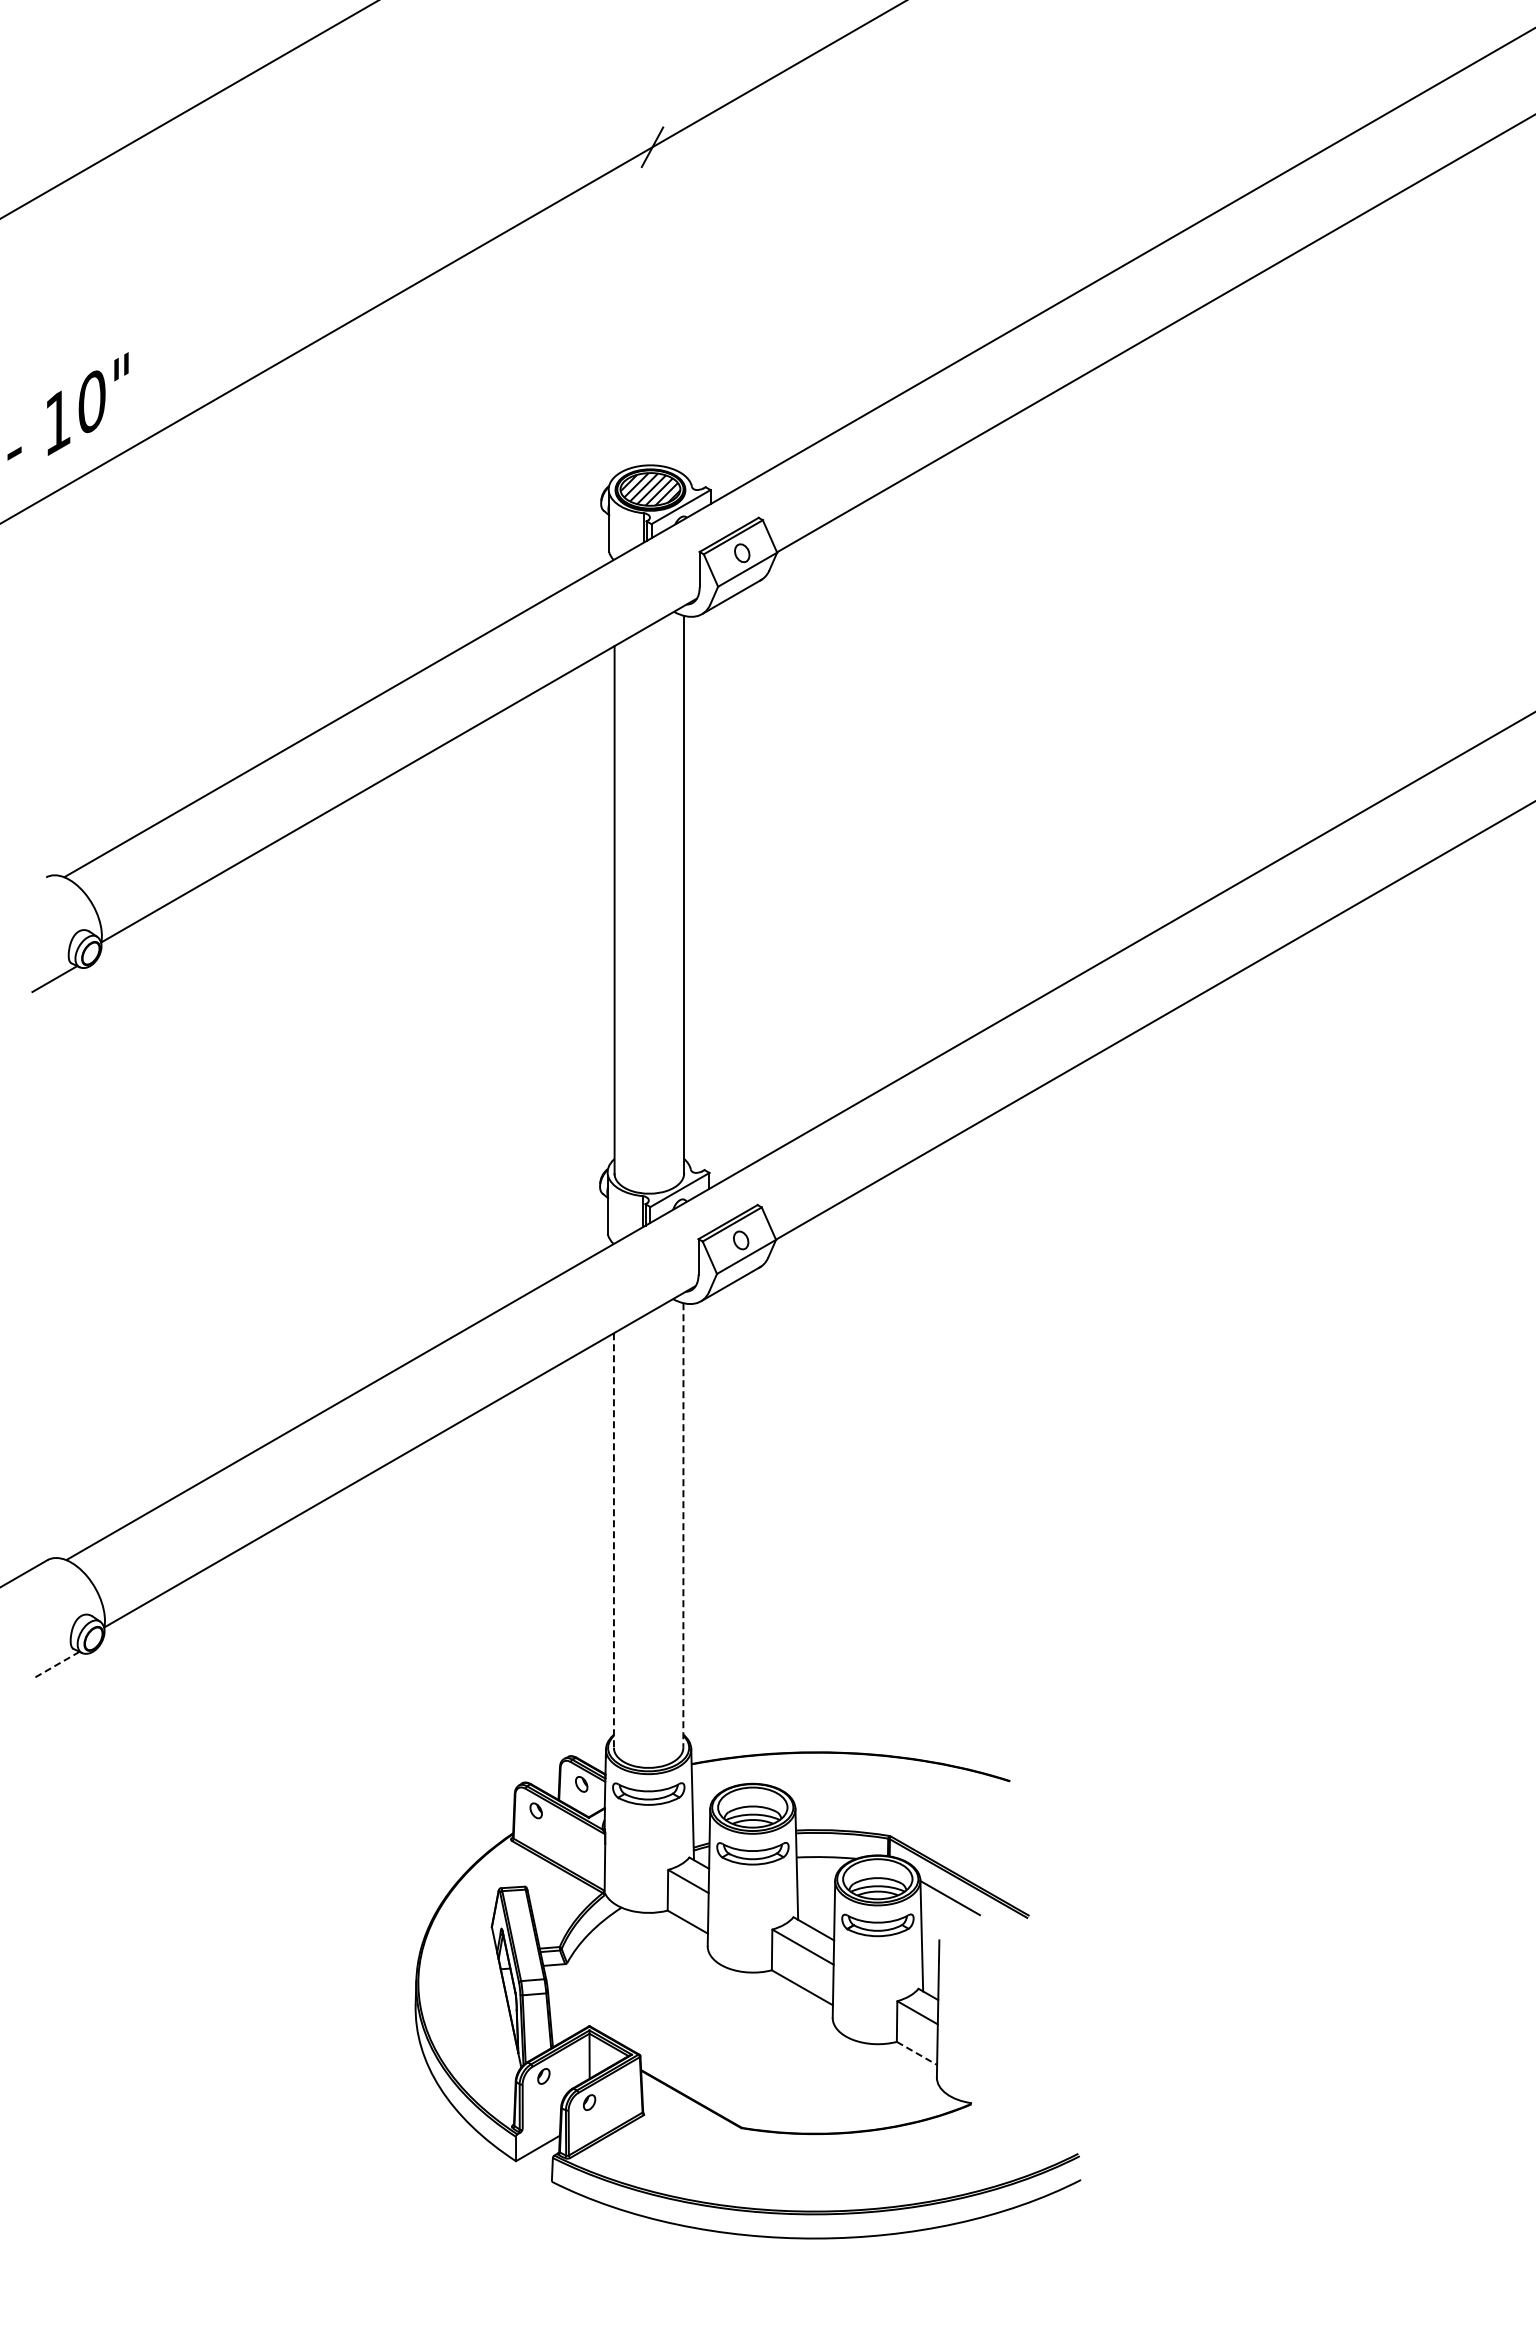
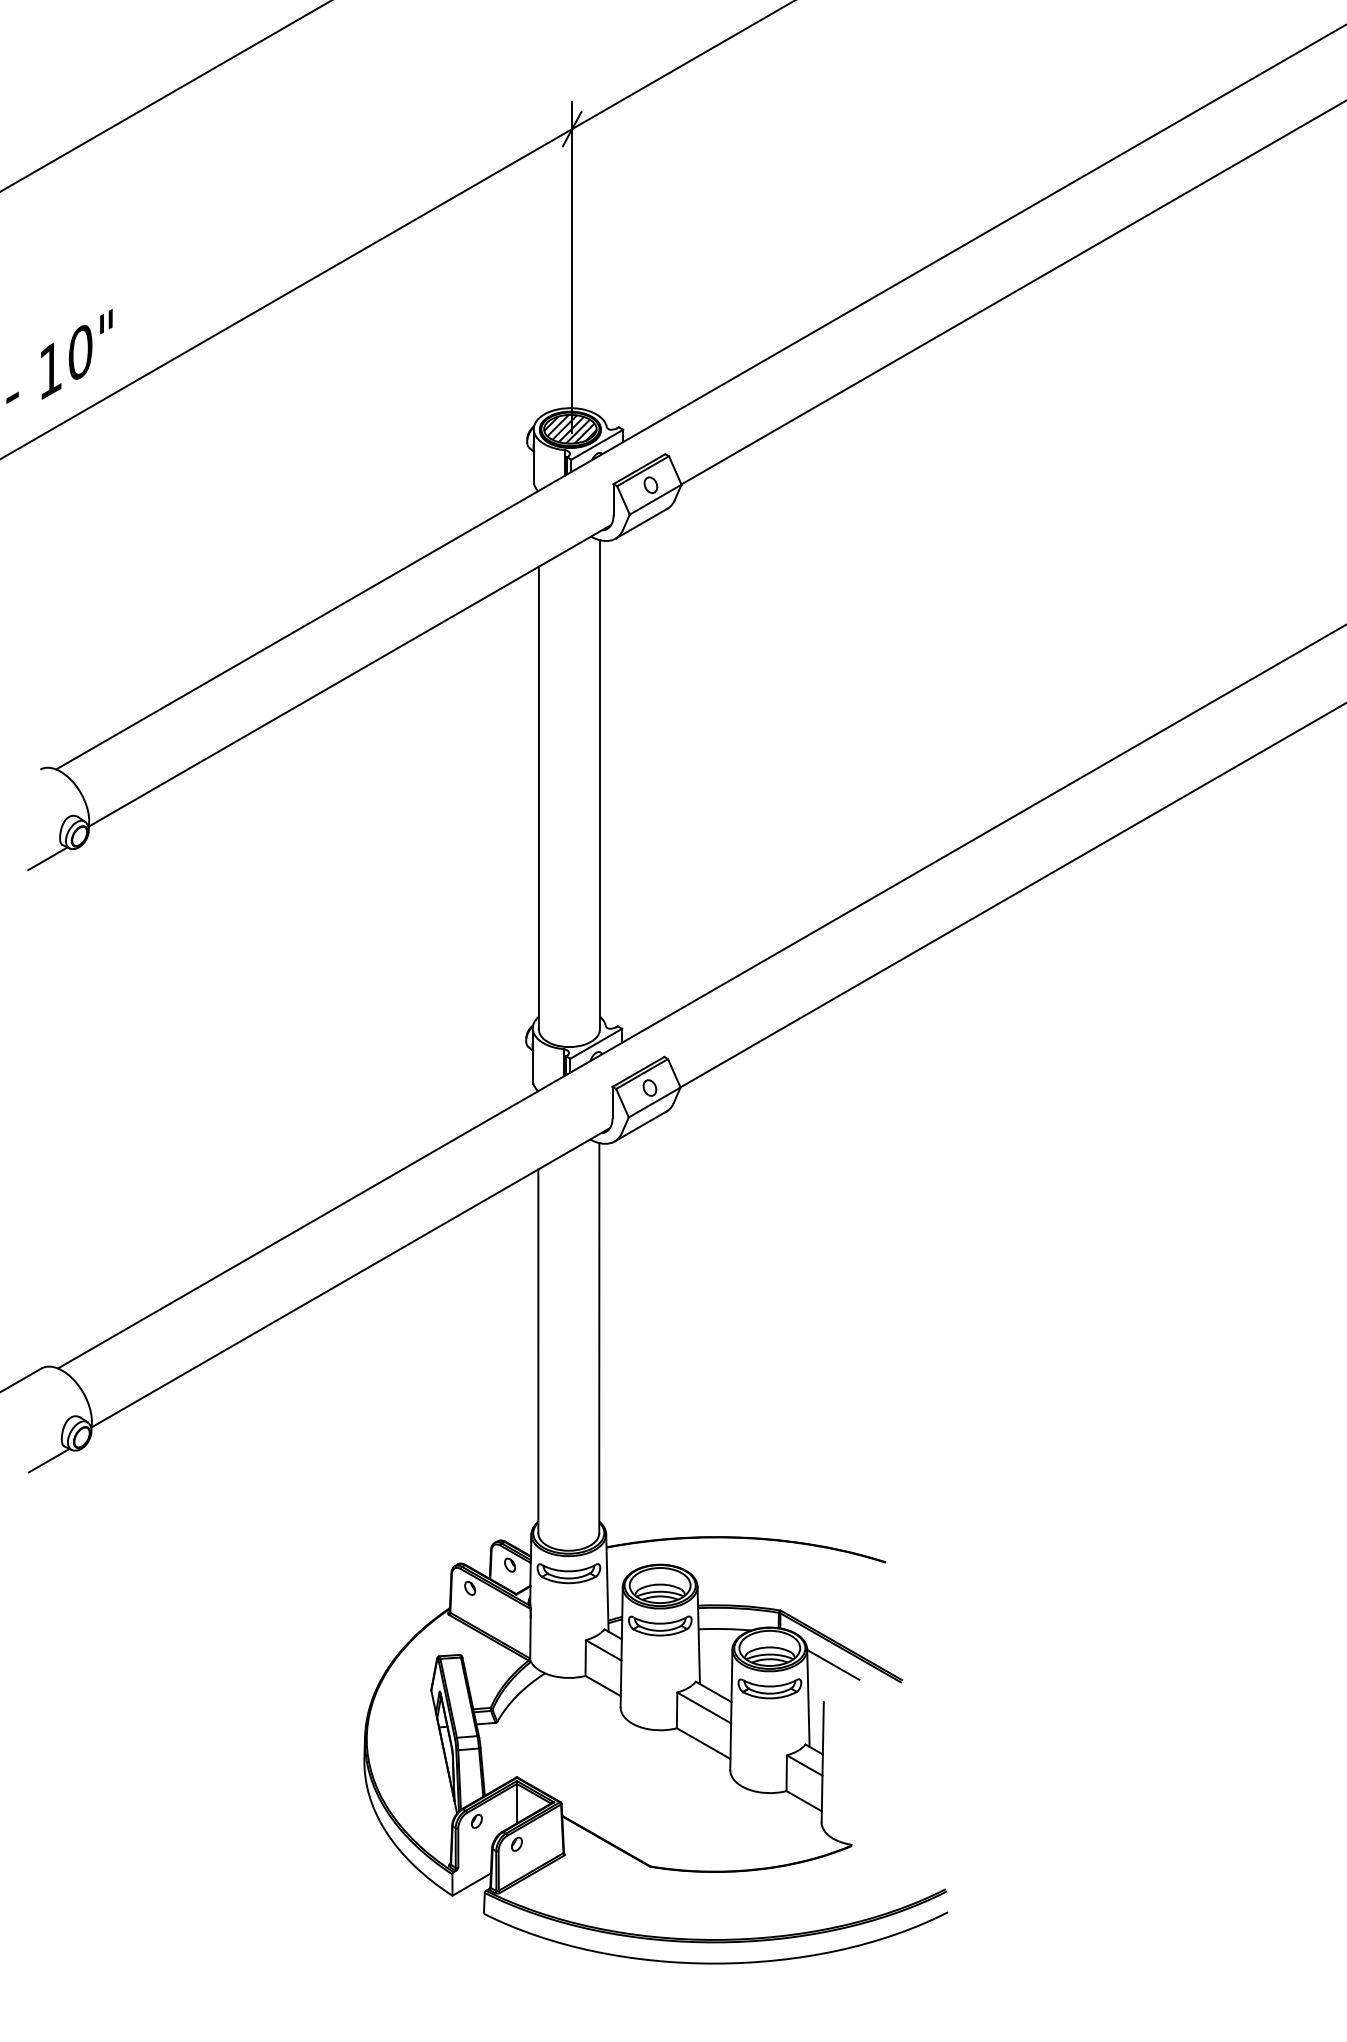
line: (652, 304) -> (572, 267), added
line: (683, 1526) -> (599, 1338), dashed -> solid
line: (613, 1541) -> (537, 1352), dashed -> solid
line: (56, 1665) -> (49, 1460), dashed -> solid
line: (917, 2053) -> (804, 1801), dashed -> solid

